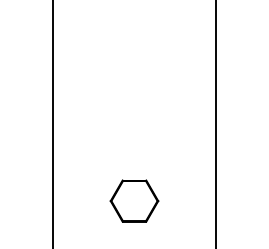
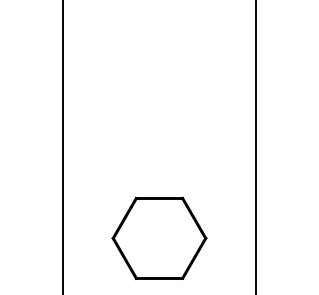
part: (134, 200) -> (159, 237), size x1.67

